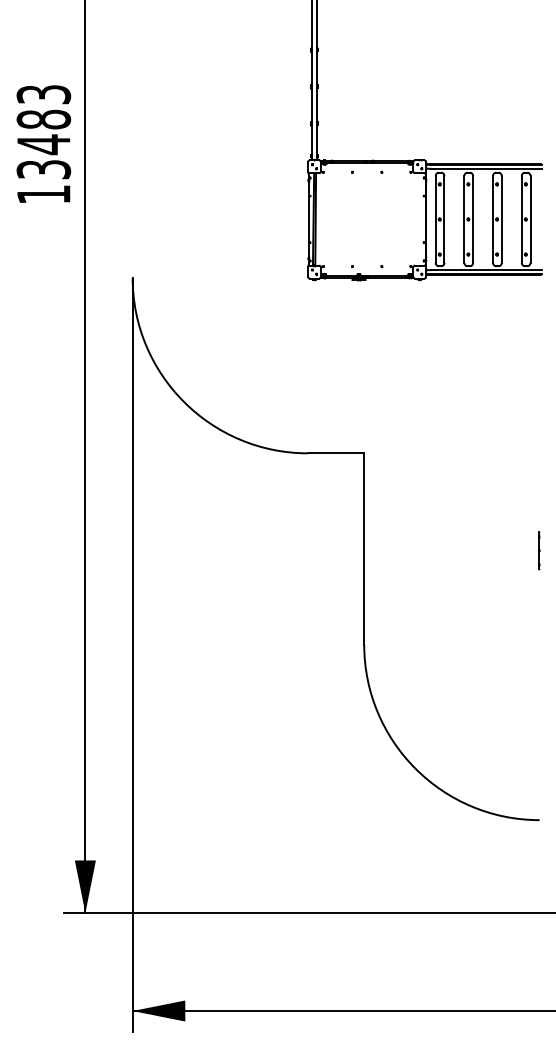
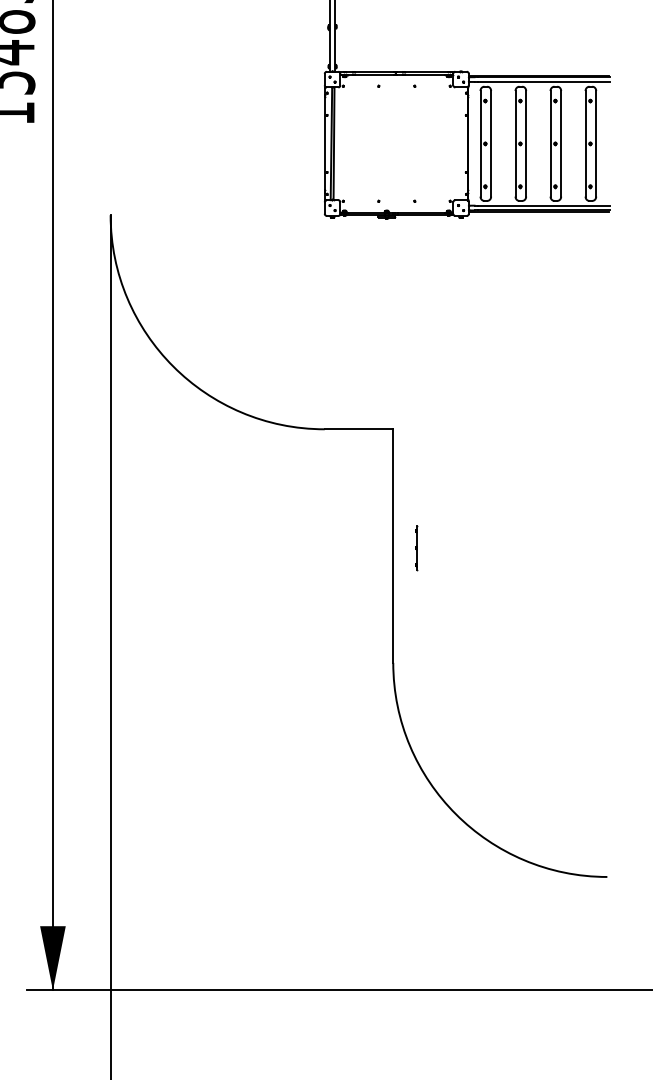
line: (539, 550) -> (416, 547), moved

